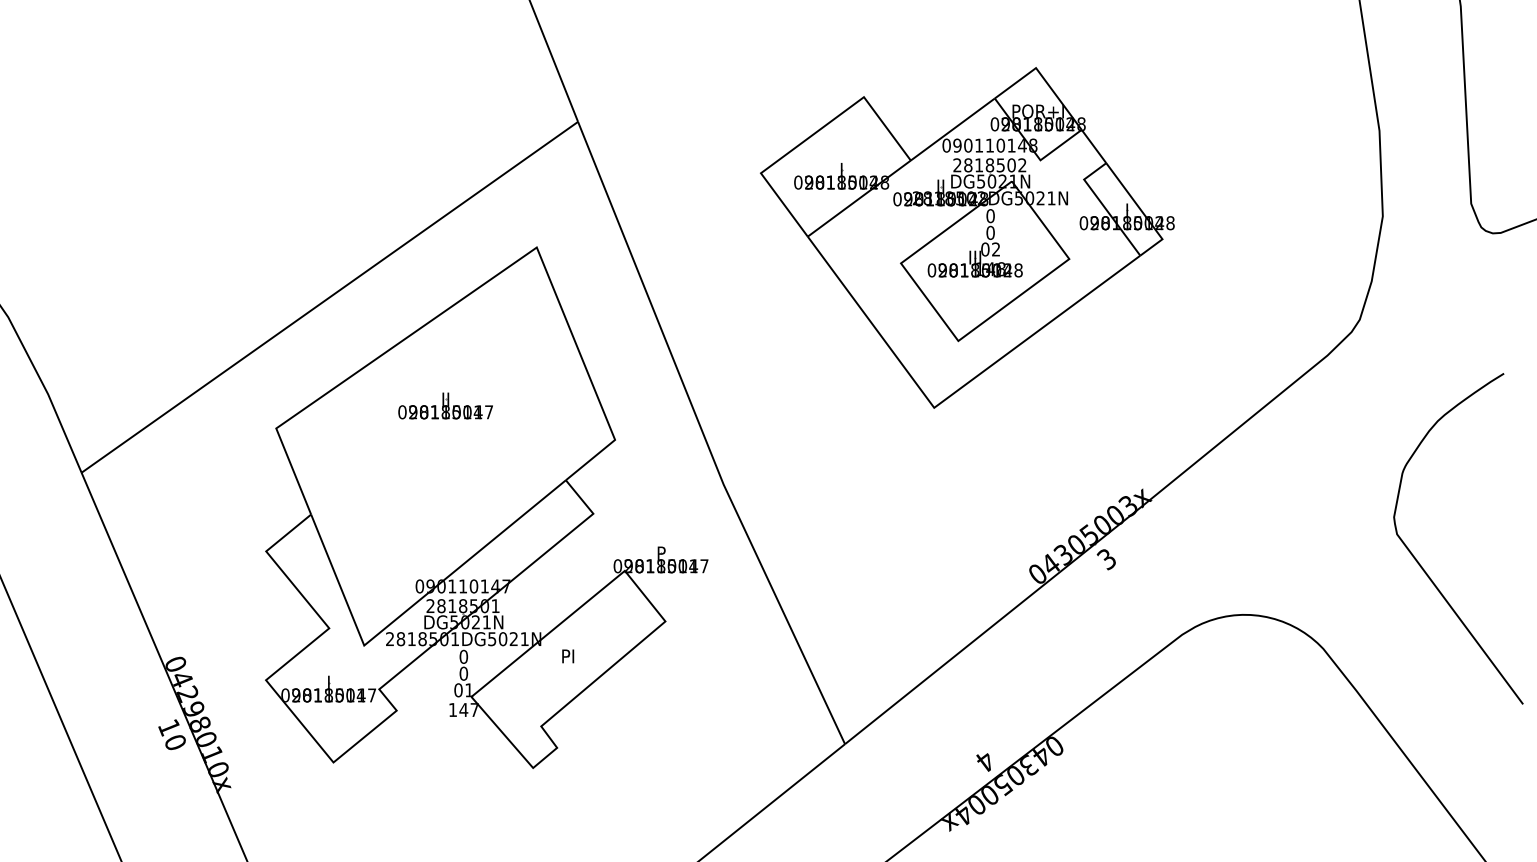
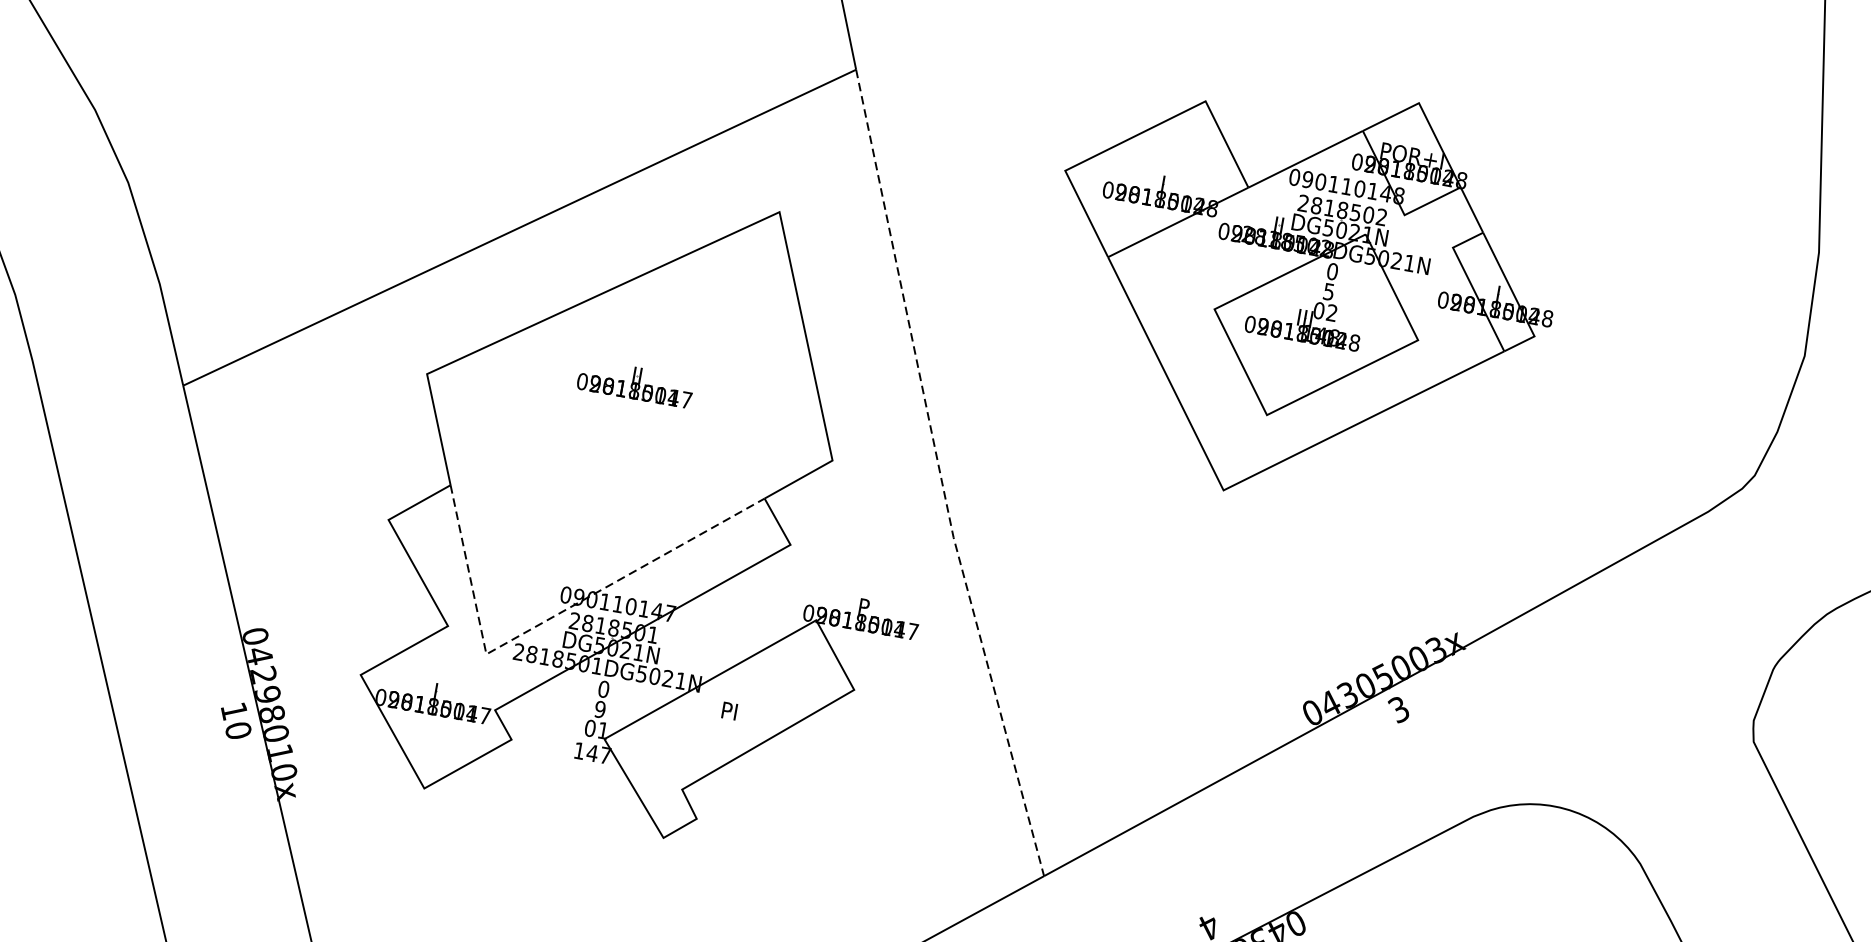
text: (990, 232) -> (1328, 291), 0 -> 5
line: (704, 437) -> (940, 476), solid -> dashed
line: (409, 608) -> (548, 619), solid -> dashed
text: (463, 673) -> (599, 709), 0 -> 9

